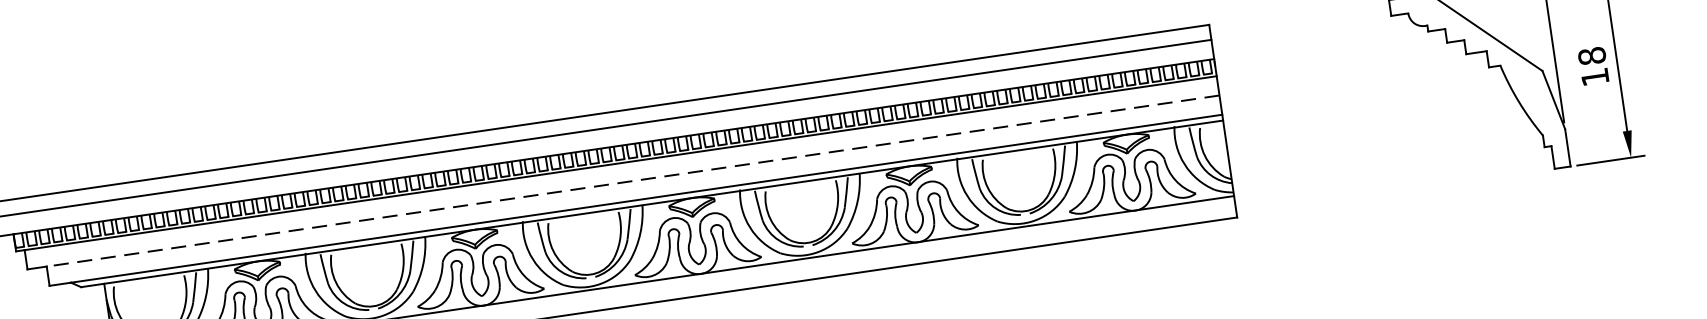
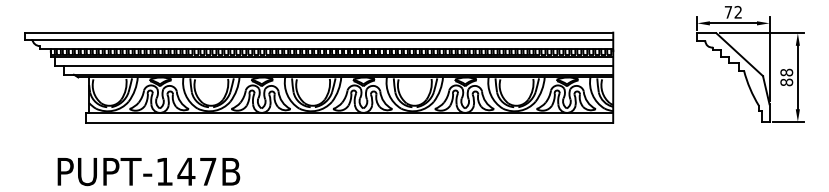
text: (1594, 77) -> (786, 82), 18 -> 88
line: (632, 180) -> (338, 65), dashed -> solid

